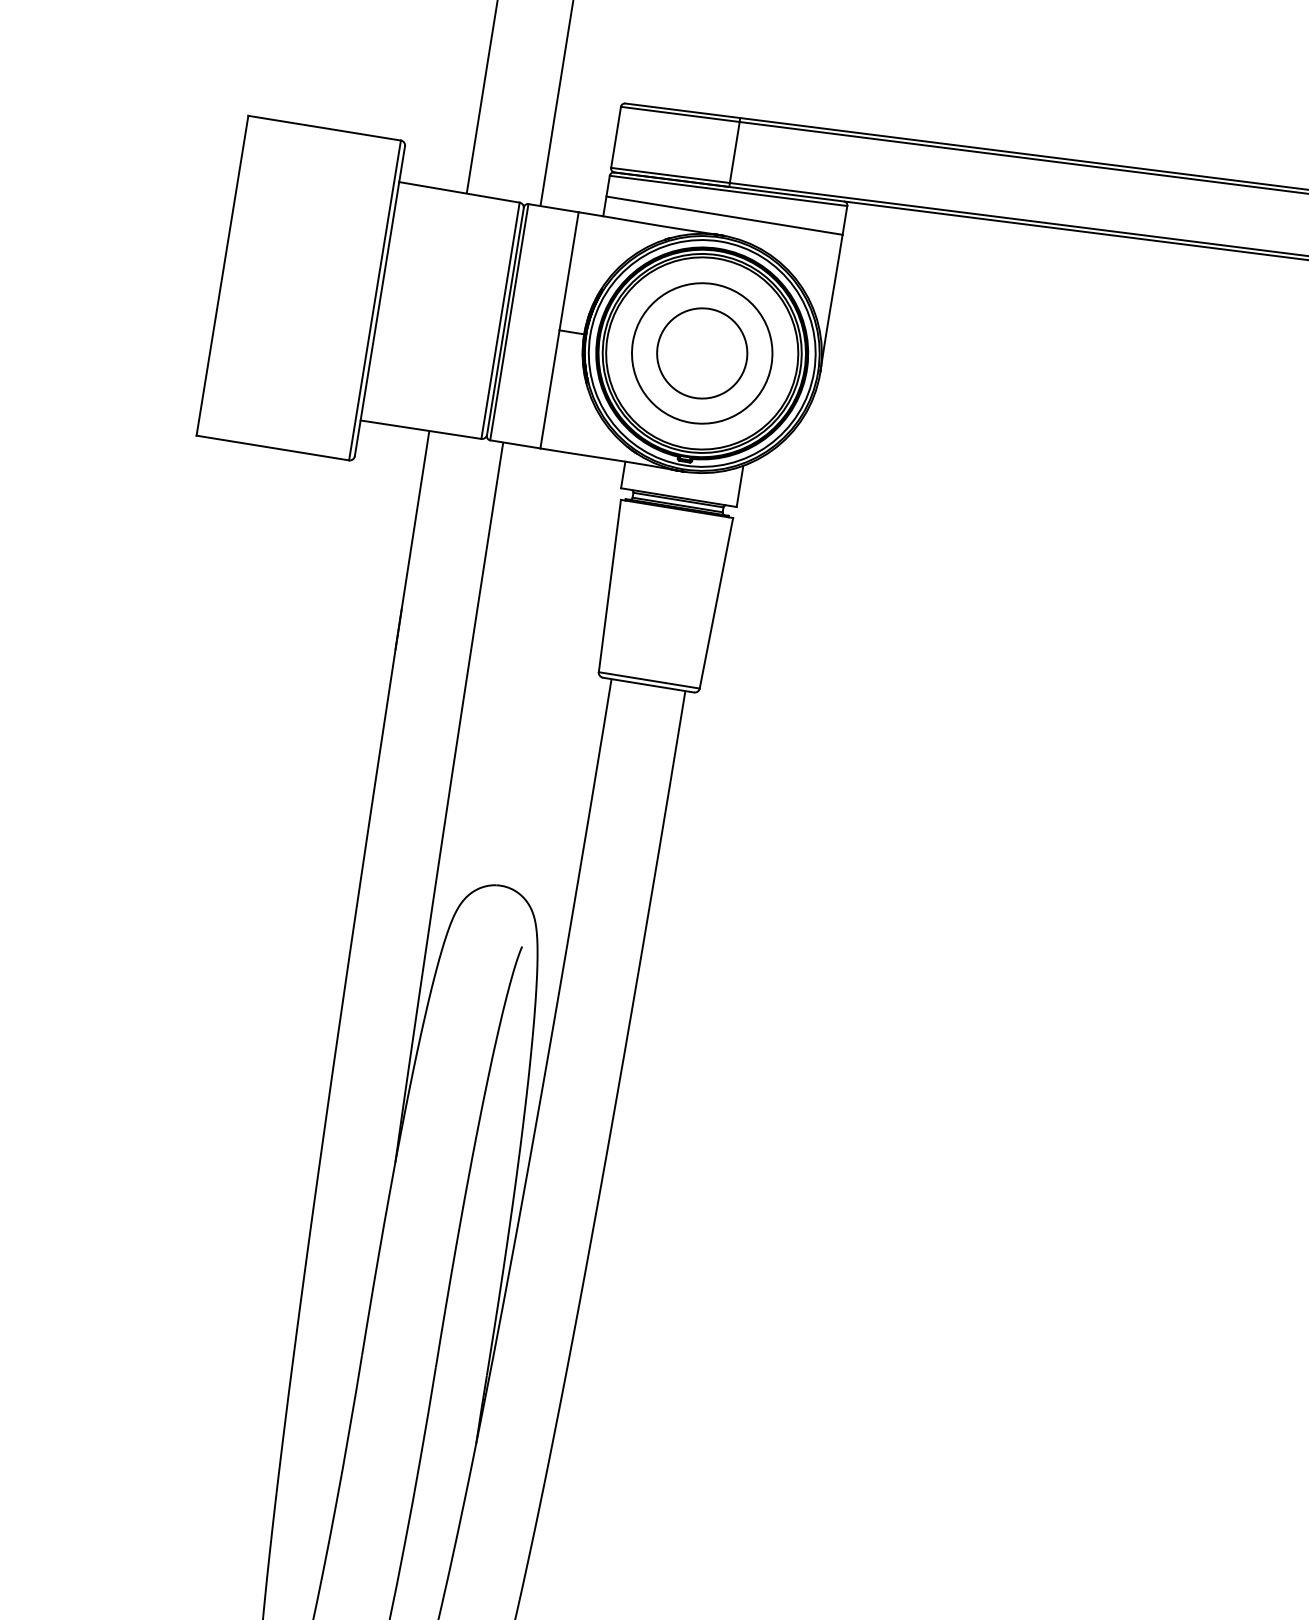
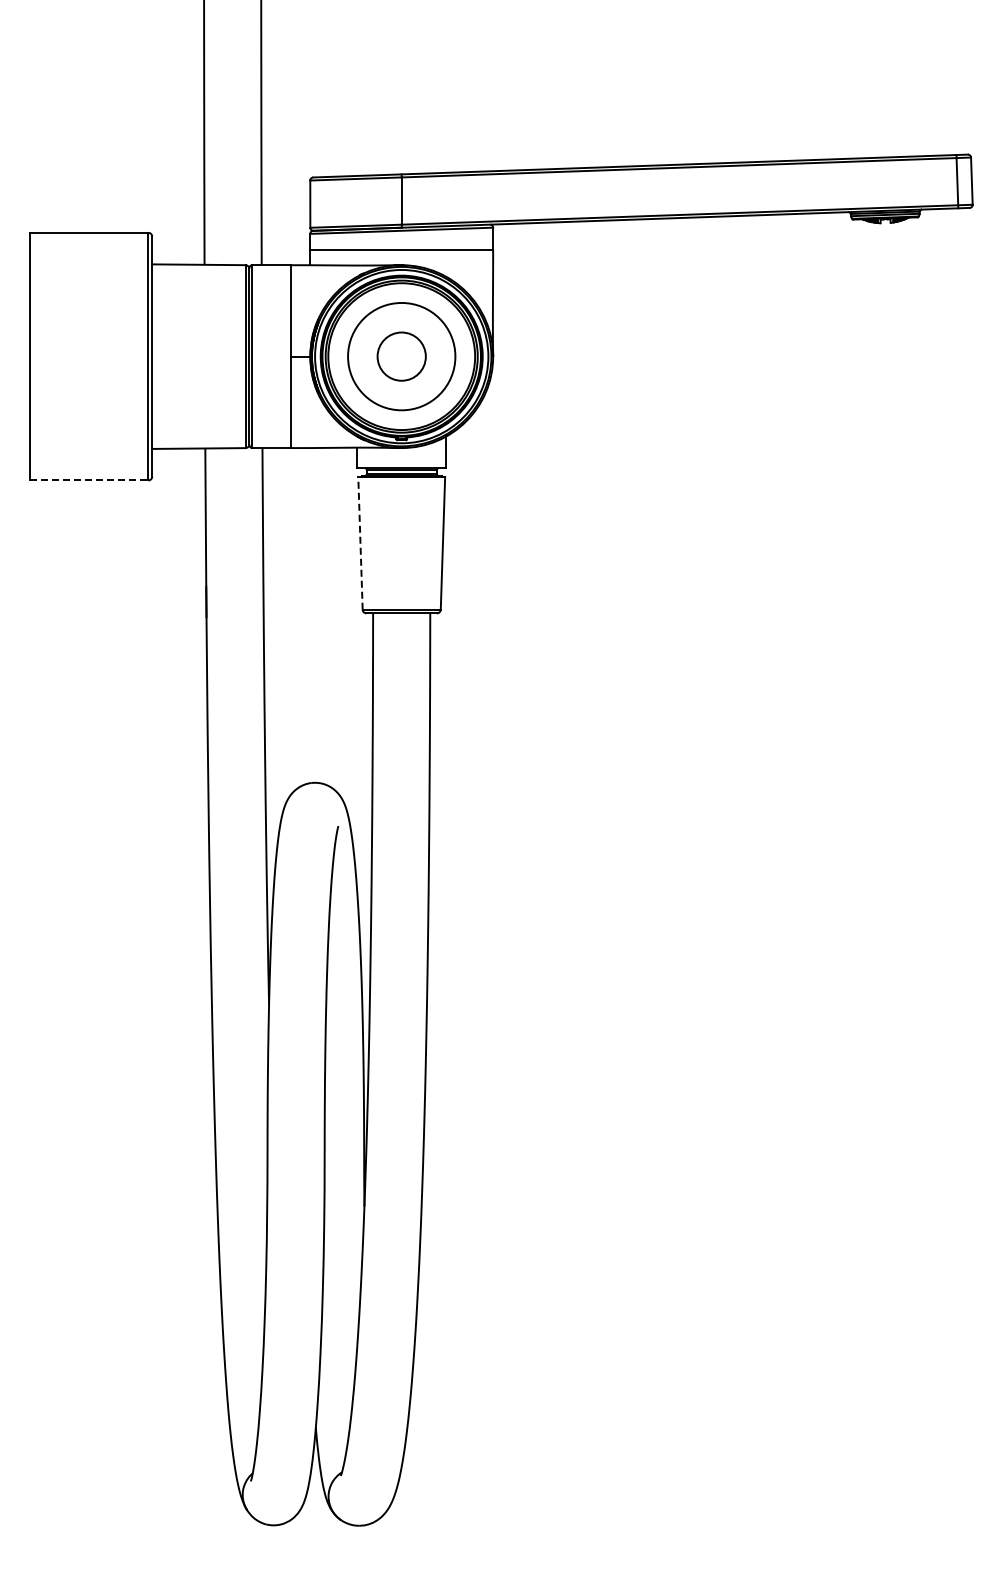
circle: (701, 353) -> (401, 356), size x0.7
line: (273, 448) -> (89, 480), solid -> dashed
line: (610, 584) -> (360, 542), solid -> dashed

